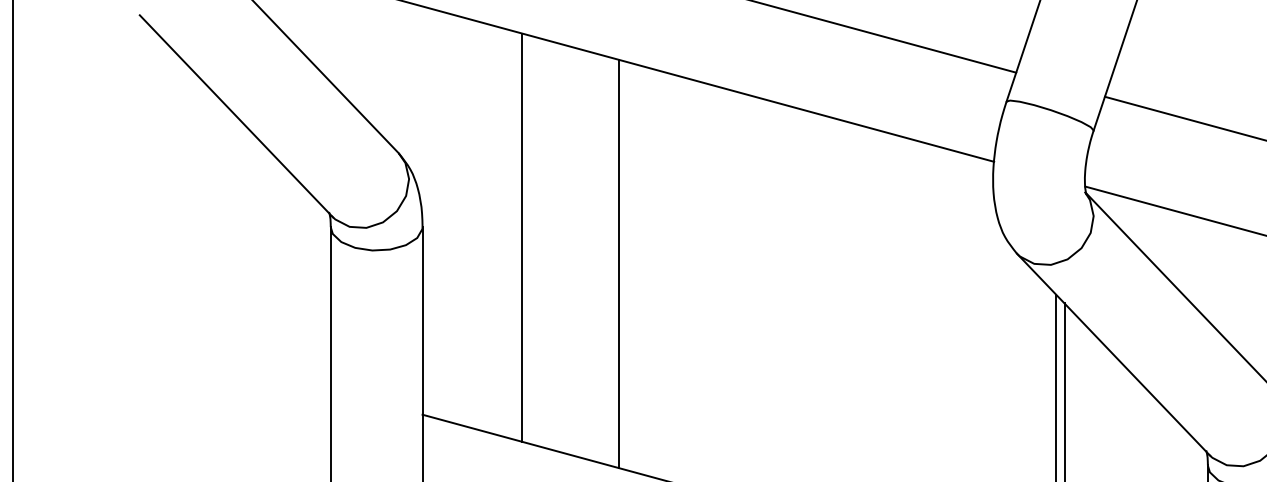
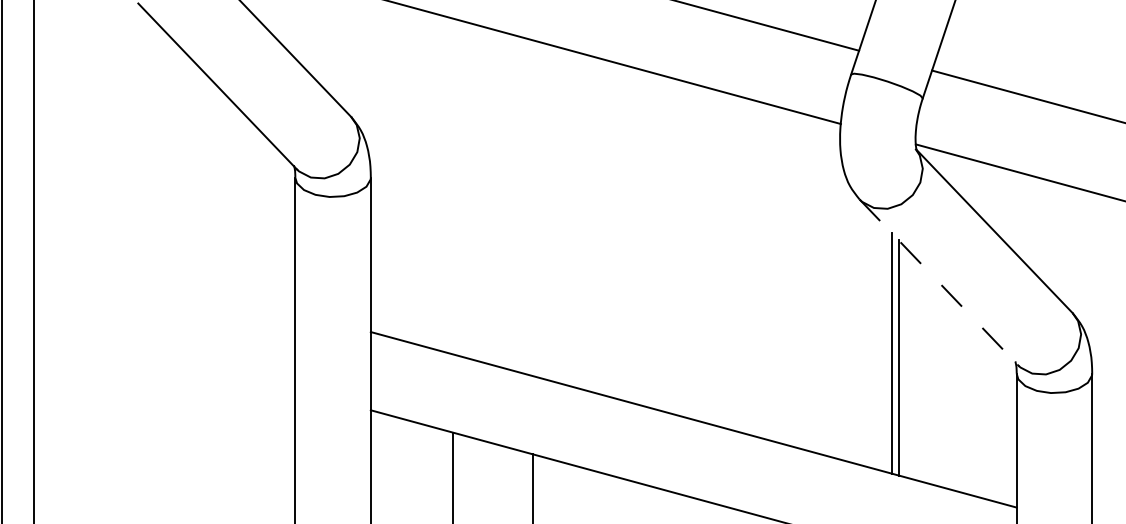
line: (521, 237) -> (452, 186), removed
line: (619, 264) -> (532, 208), removed
line: (1112, 354) -> (938, 282), solid -> dashed

